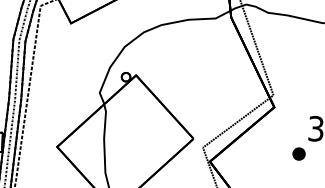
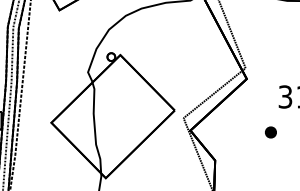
part: (298, 154) -> (270, 132), moved

